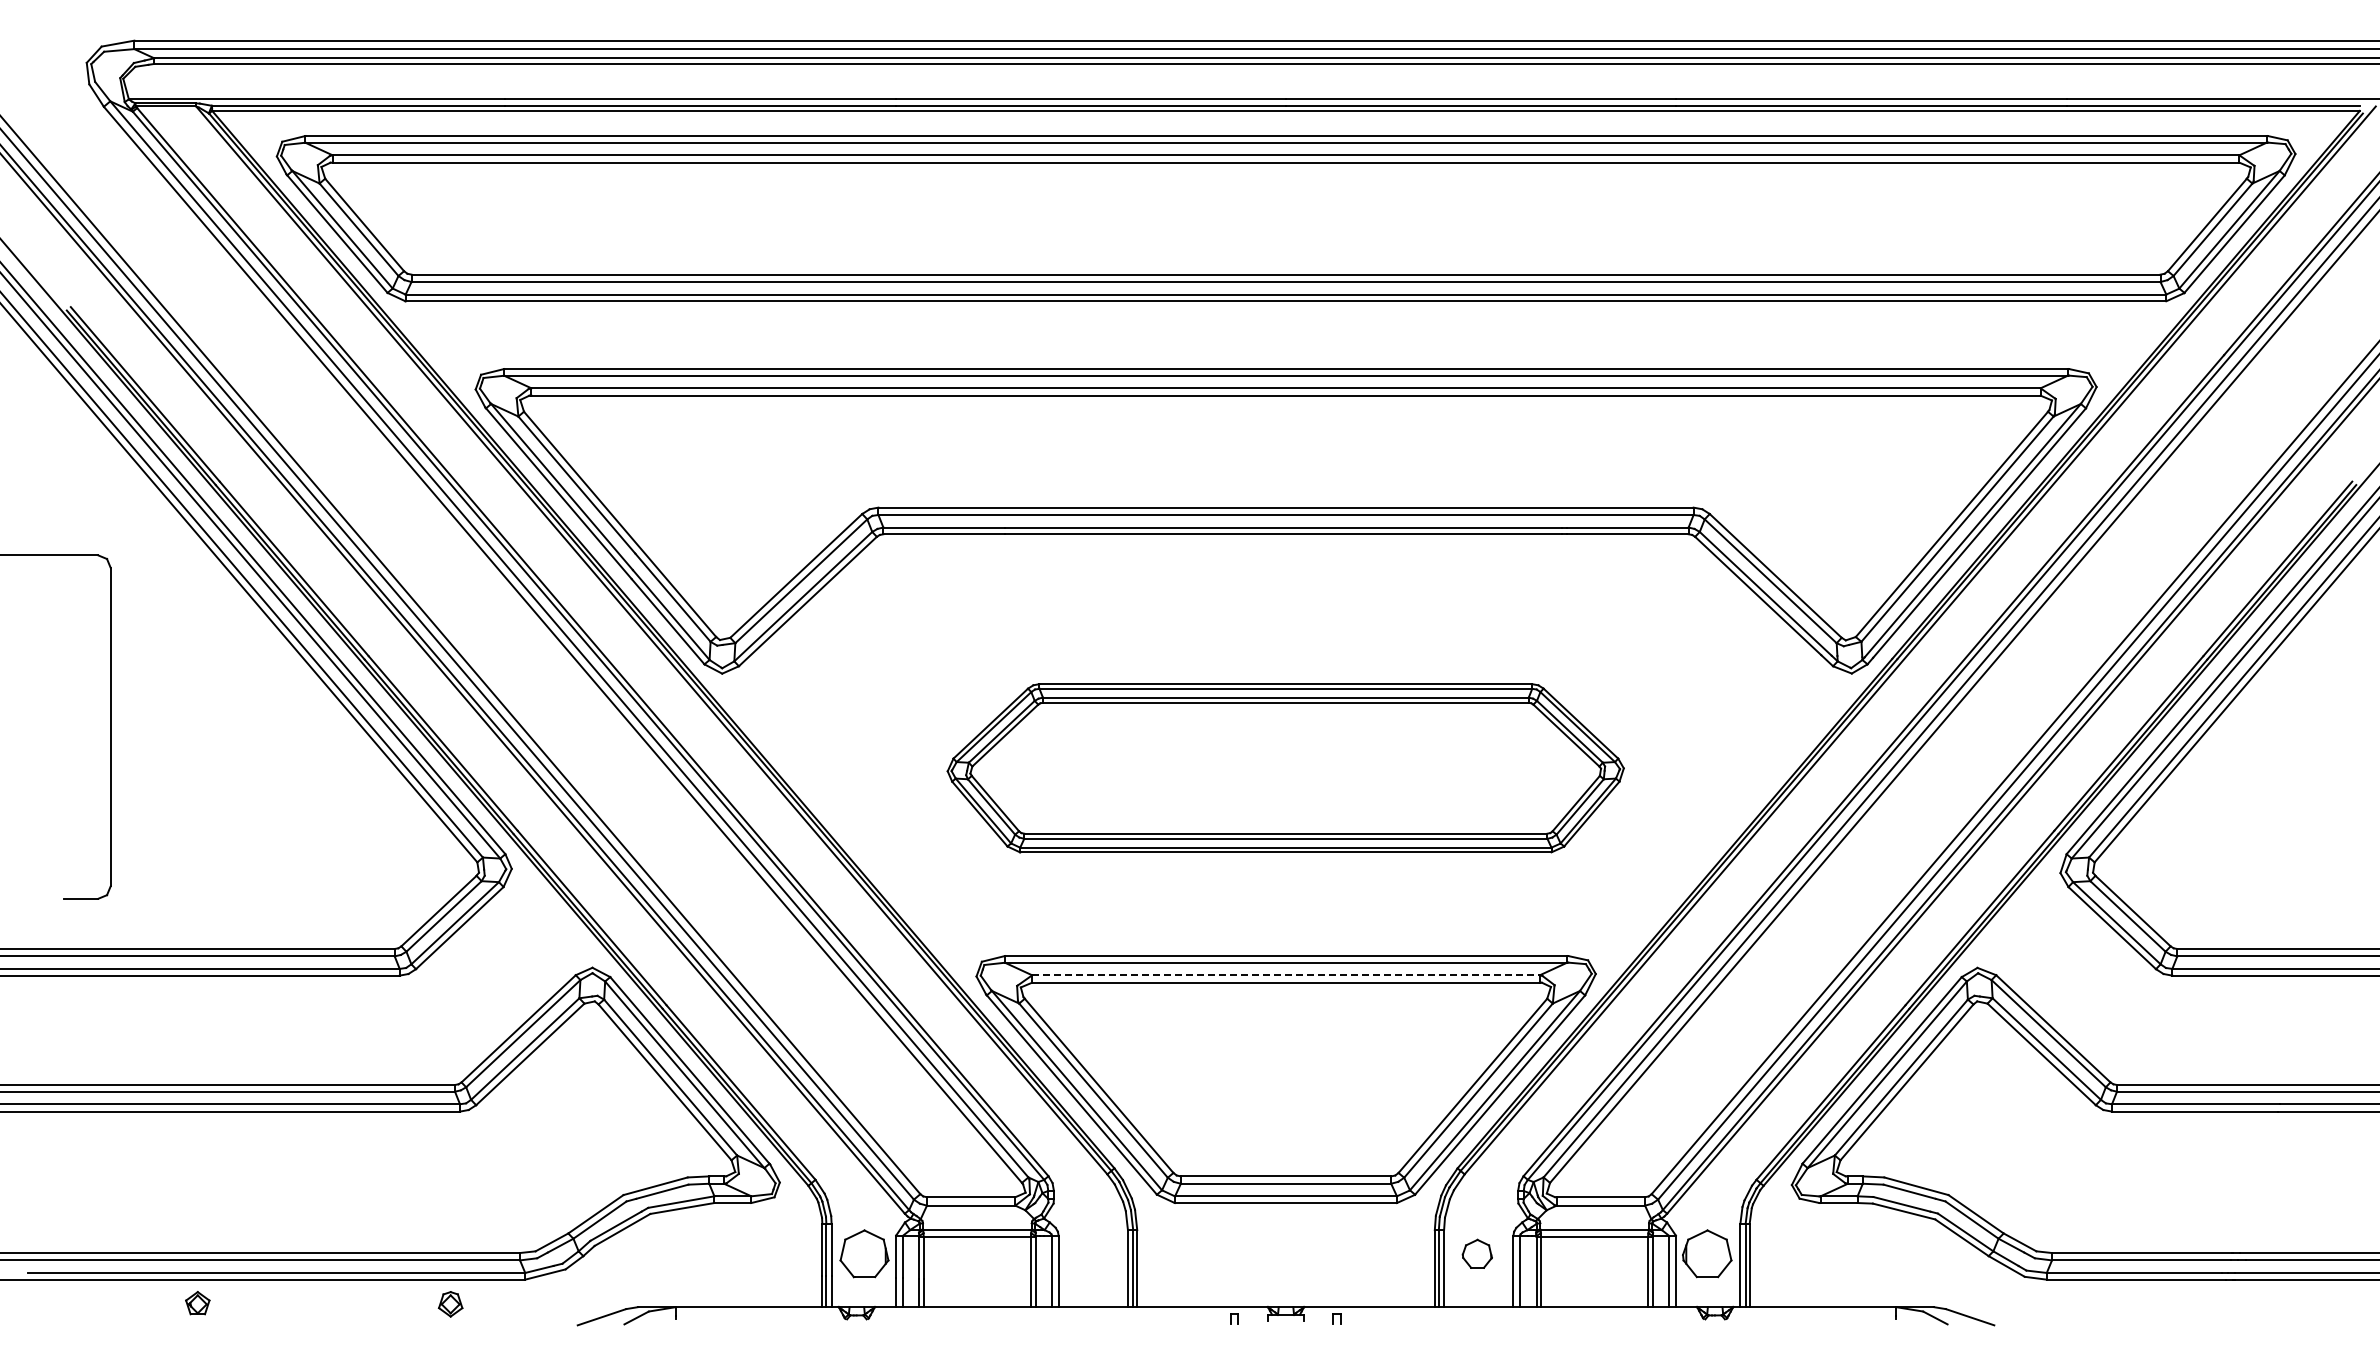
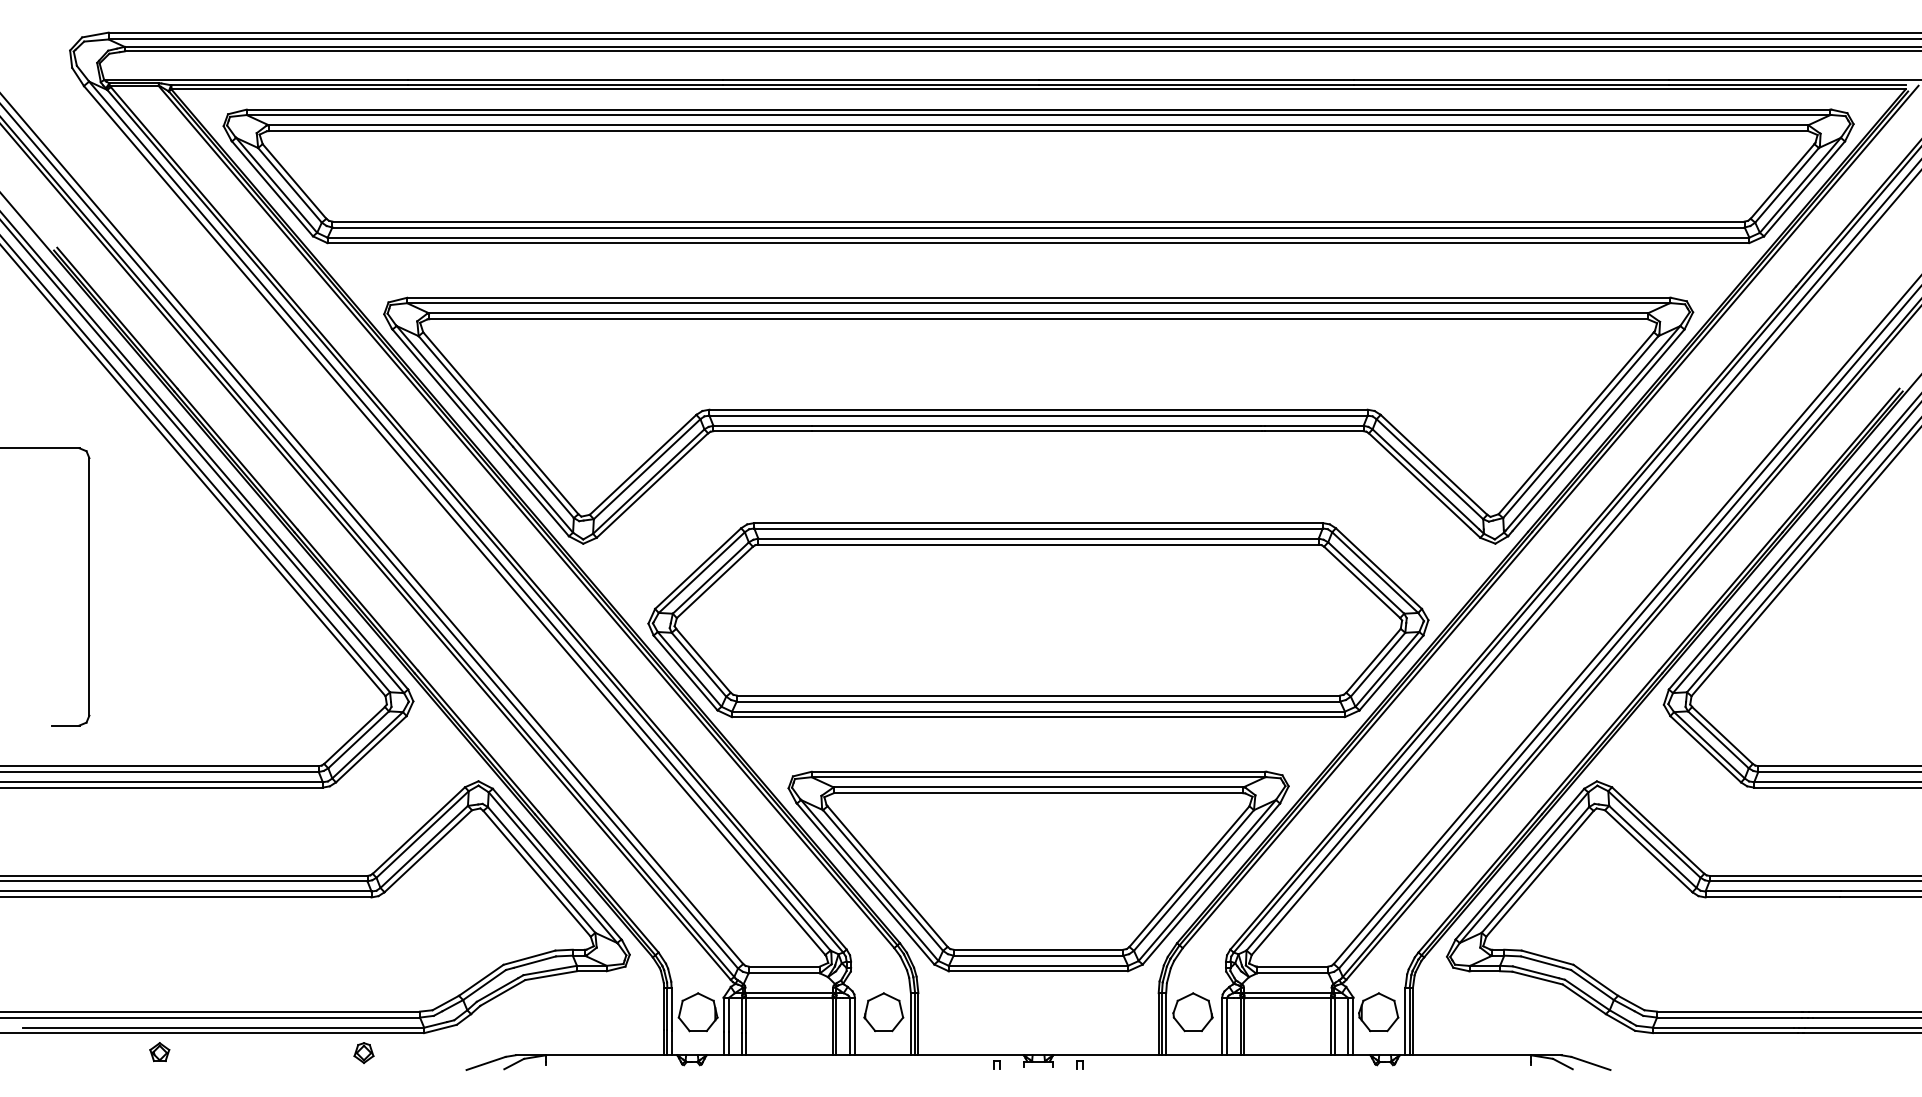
part: (1285, 768) -> (1038, 620), size x1.43
line: (1286, 975) -> (1038, 787), dashed -> solid
part: (1094, 1253) -> (883, 1012), added
part: (1477, 1253) -> (1193, 1012), size x1.67

